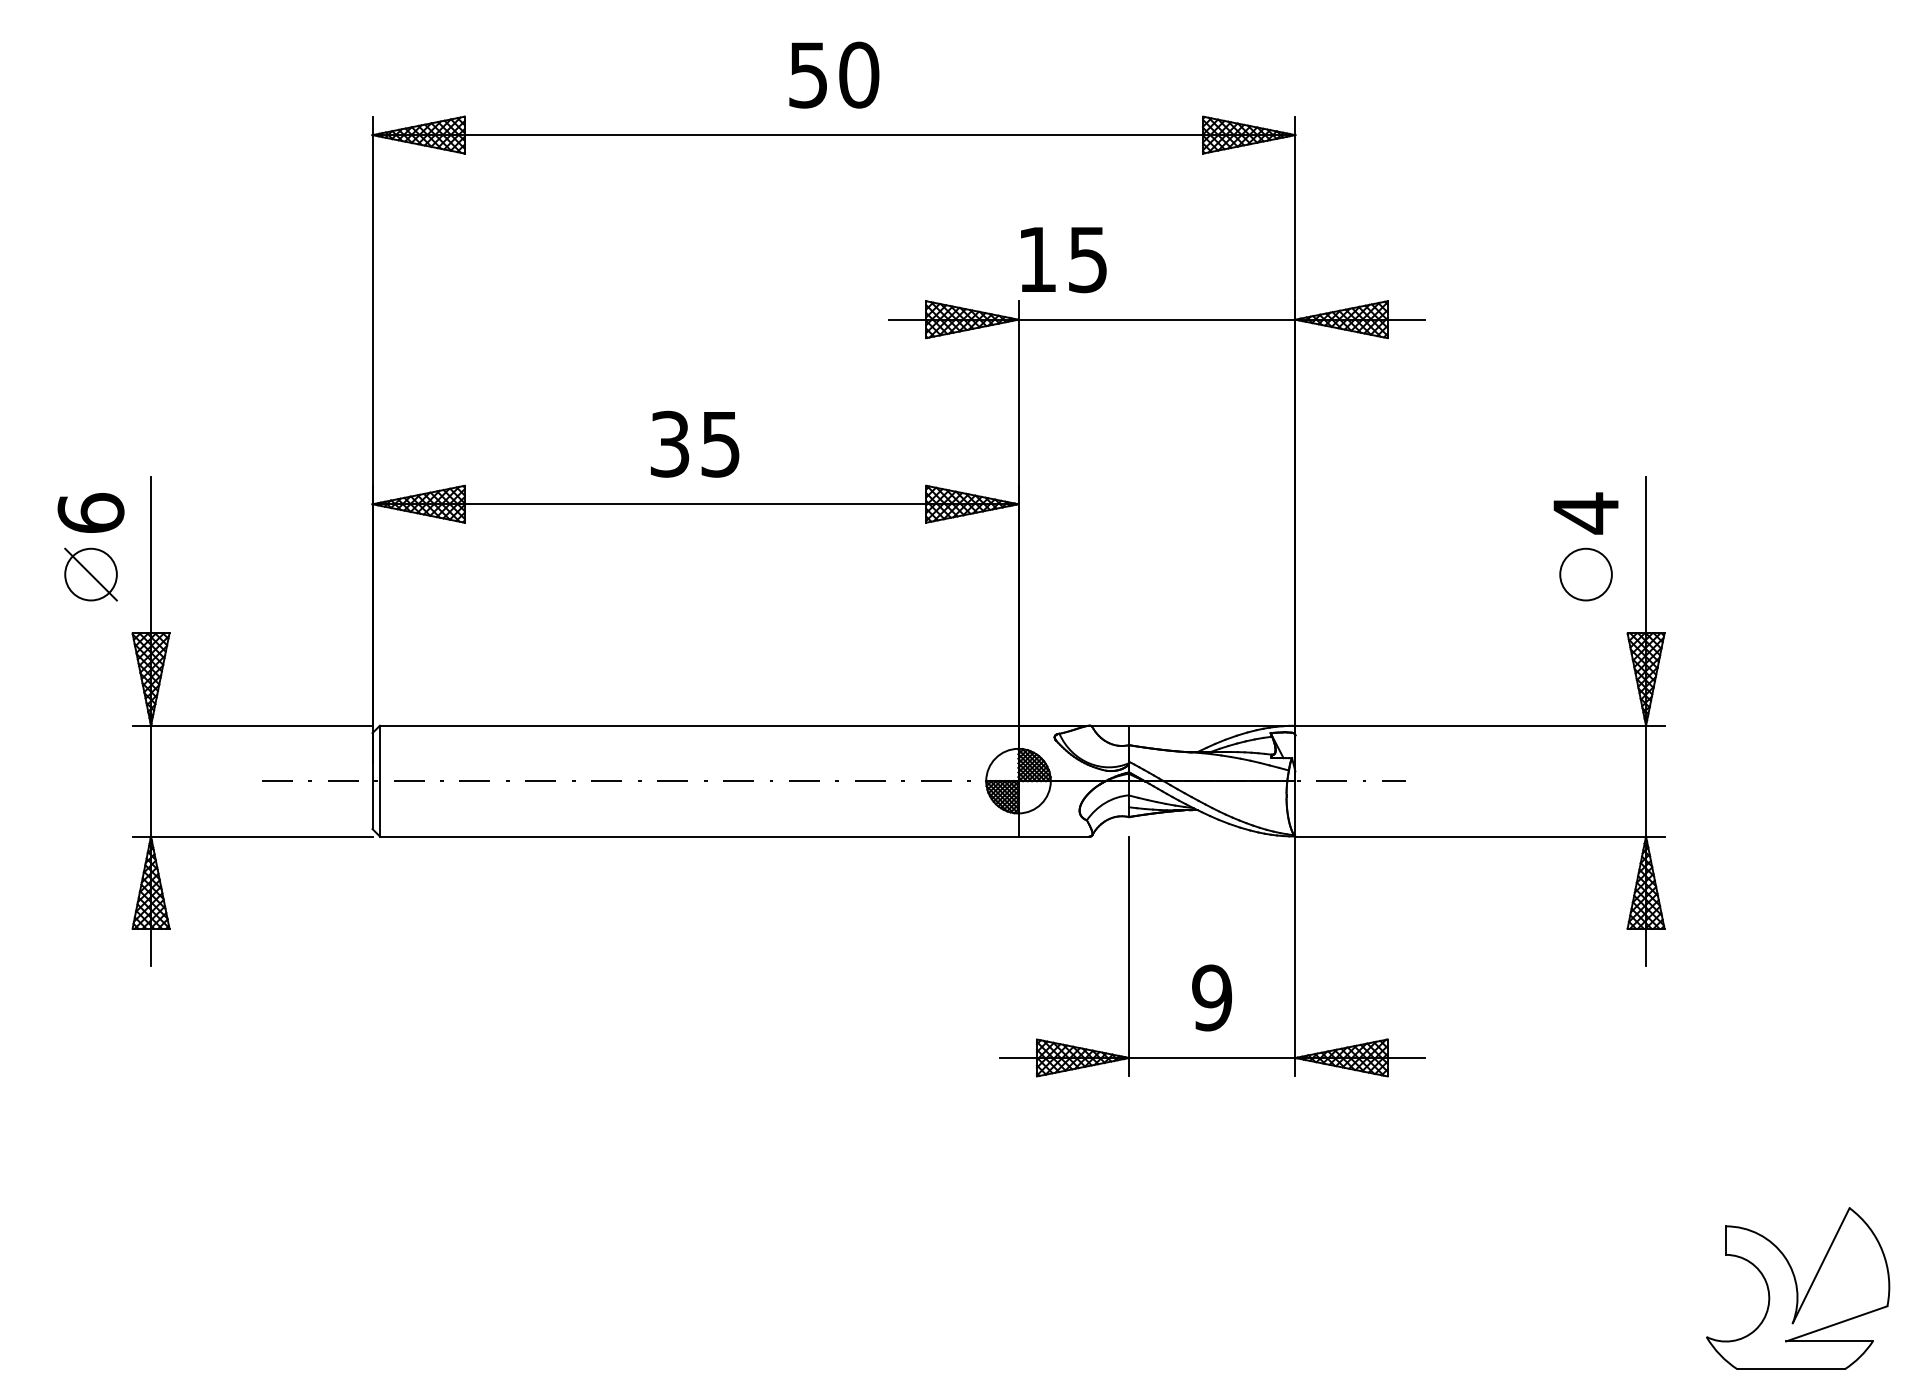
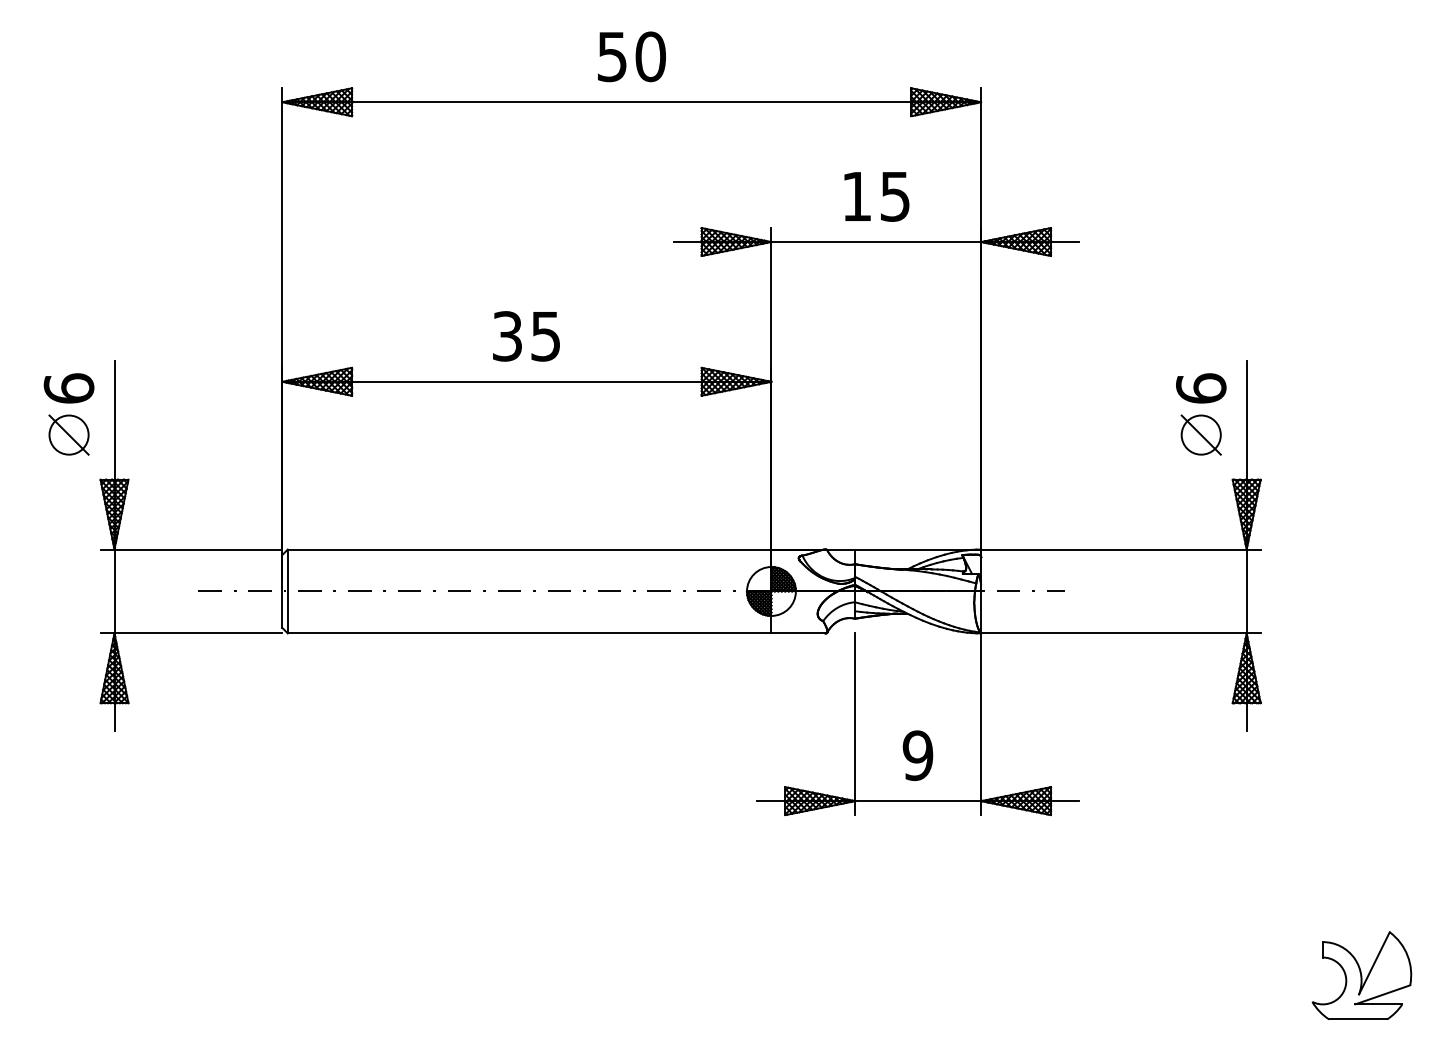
text: (1063, 260) -> (876, 197), moved
text: (1585, 513) -> (1200, 388), 4 -> 6
line: (1585, 574) -> (1200, 435), added
part: (1798, 1288) -> (1362, 975), size x0.71

